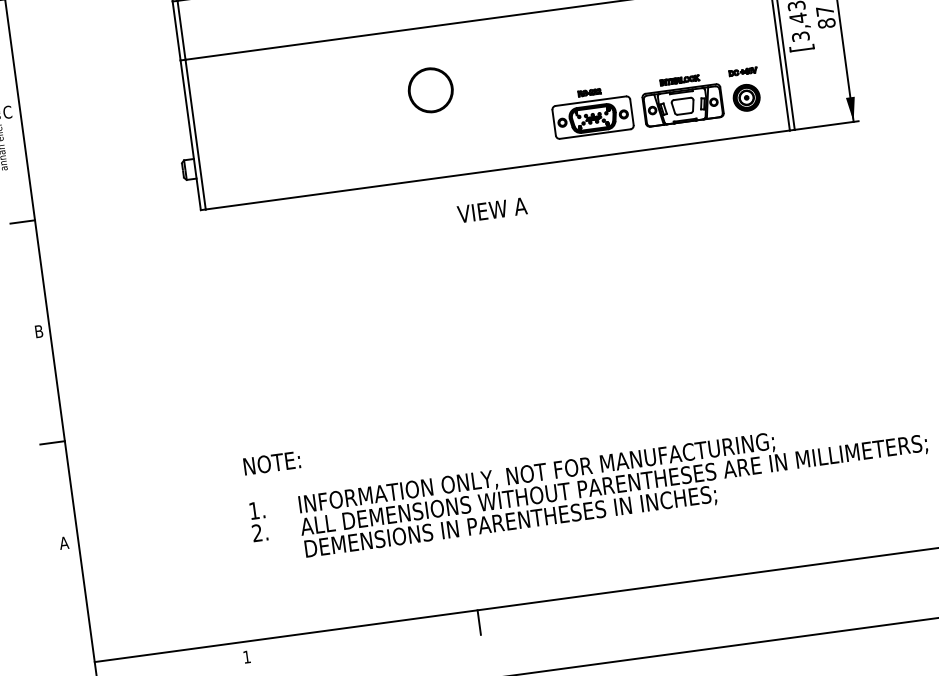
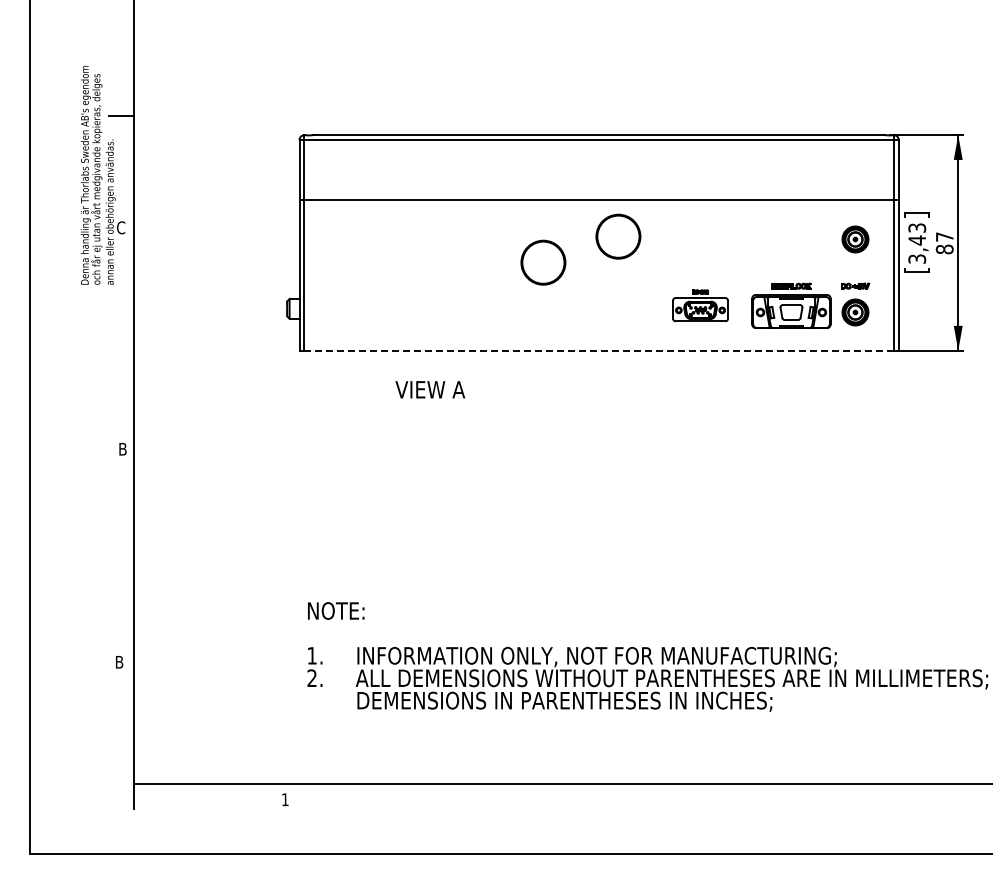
part: (736, 25) -> (855, 239), added
circle: (501, 54) -> (618, 236), added
part: (592, 111) -> (700, 305), size x0.7
line: (498, 169) -> (599, 350), solid -> dashed
text: (492, 209) -> (430, 389), moved
line: (22, 221) -> (121, 338), removed
line: (52, 442) -> (121, 561), removed
text: (63, 543) -> (118, 662), A -> B
line: (479, 622) -> (520, 796), removed

